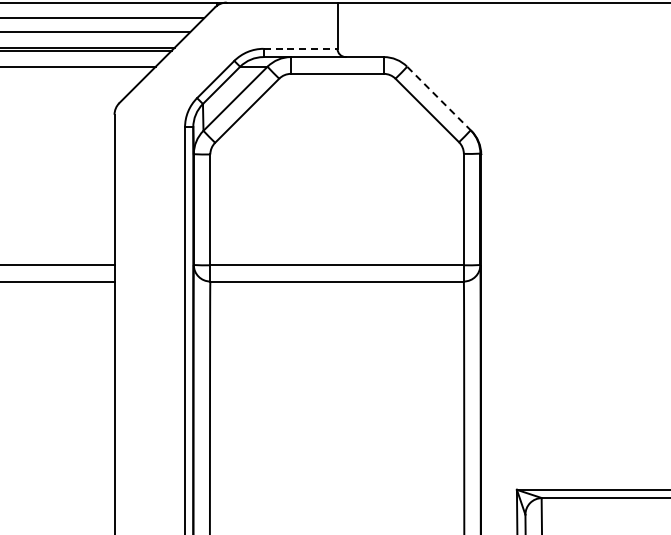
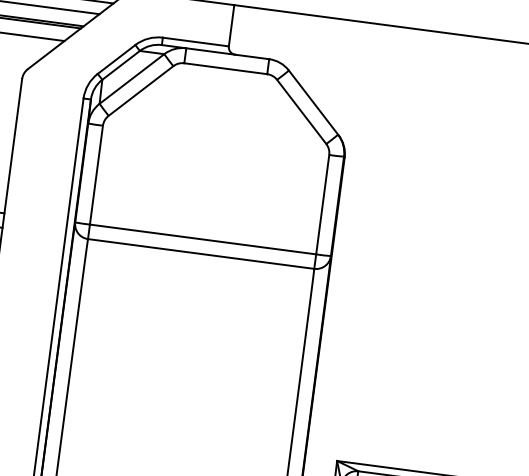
line: (300, 48) -> (195, 41), dashed -> solid
line: (439, 98) -> (314, 102), dashed -> solid

